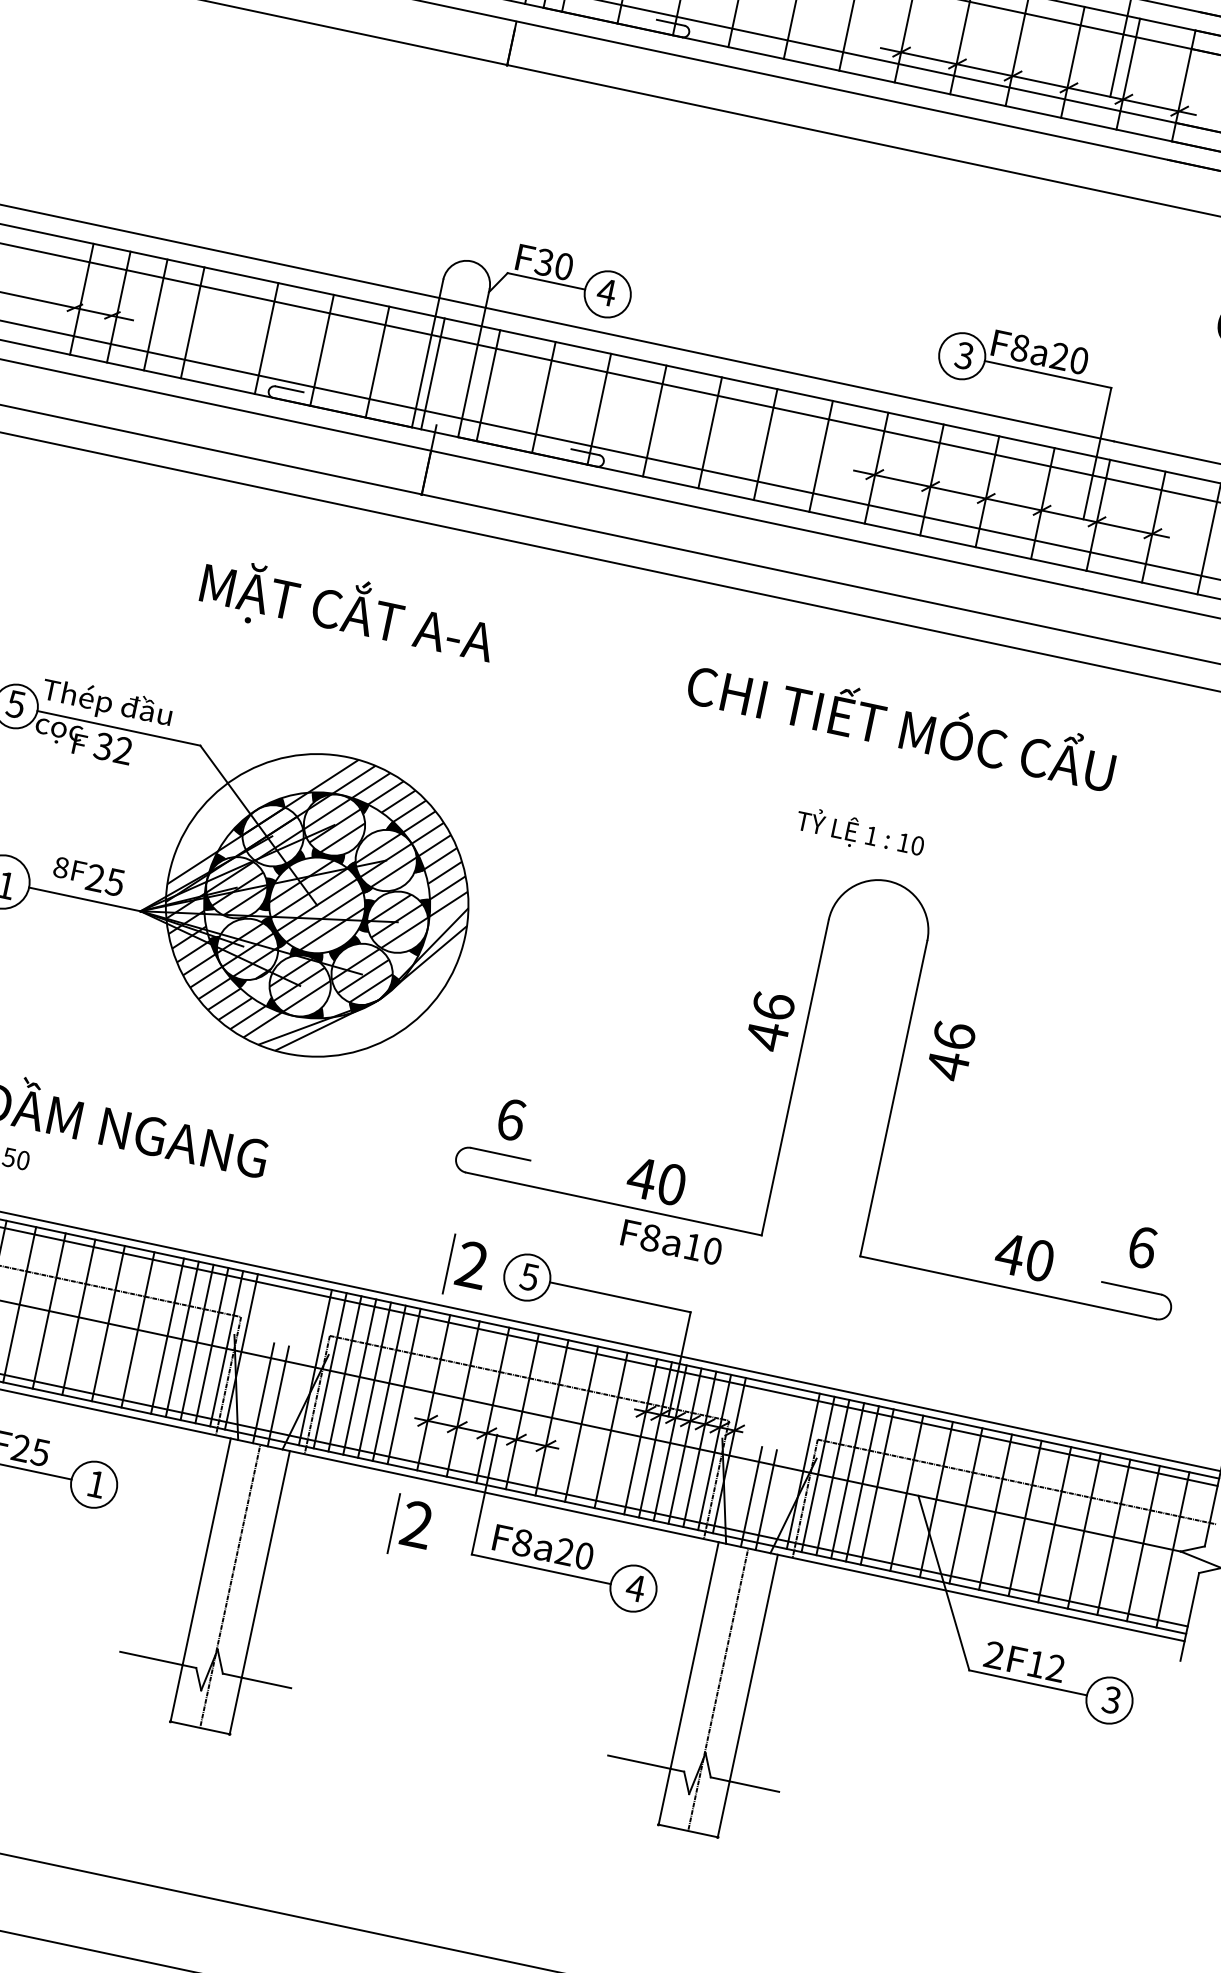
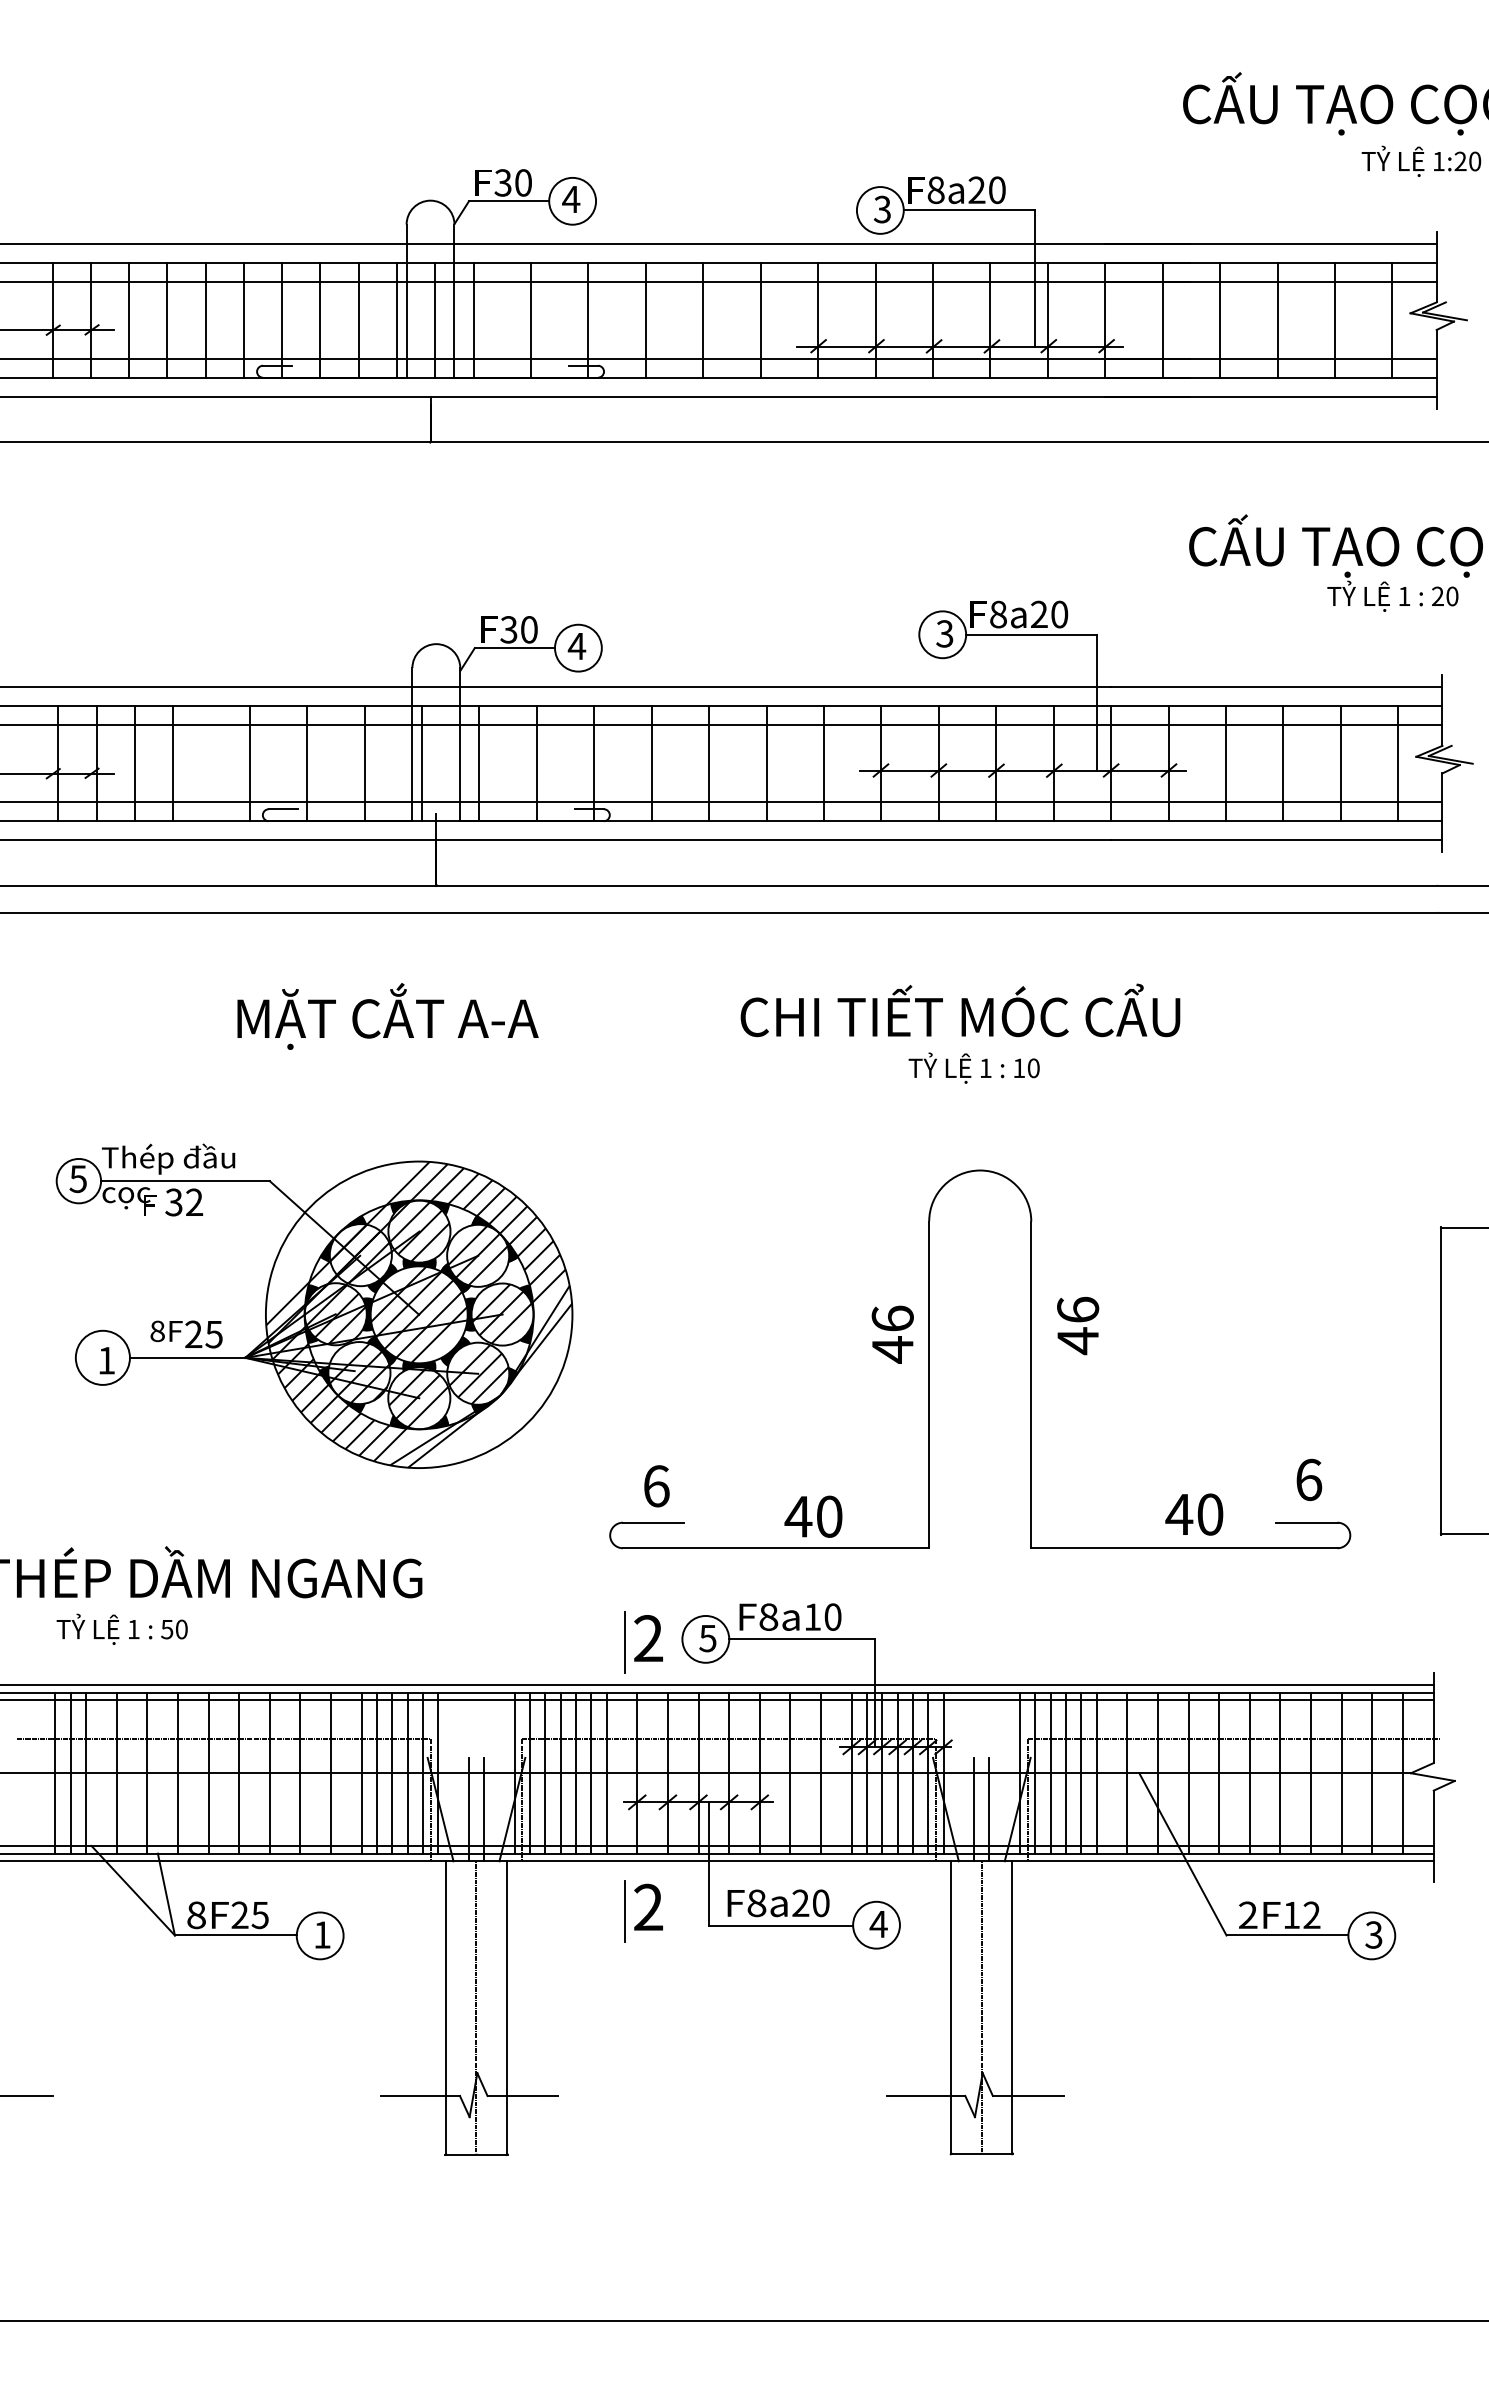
text: (859, 832) -> (973, 1067), moved
text: (671, 1241) -> (790, 1616), moved

